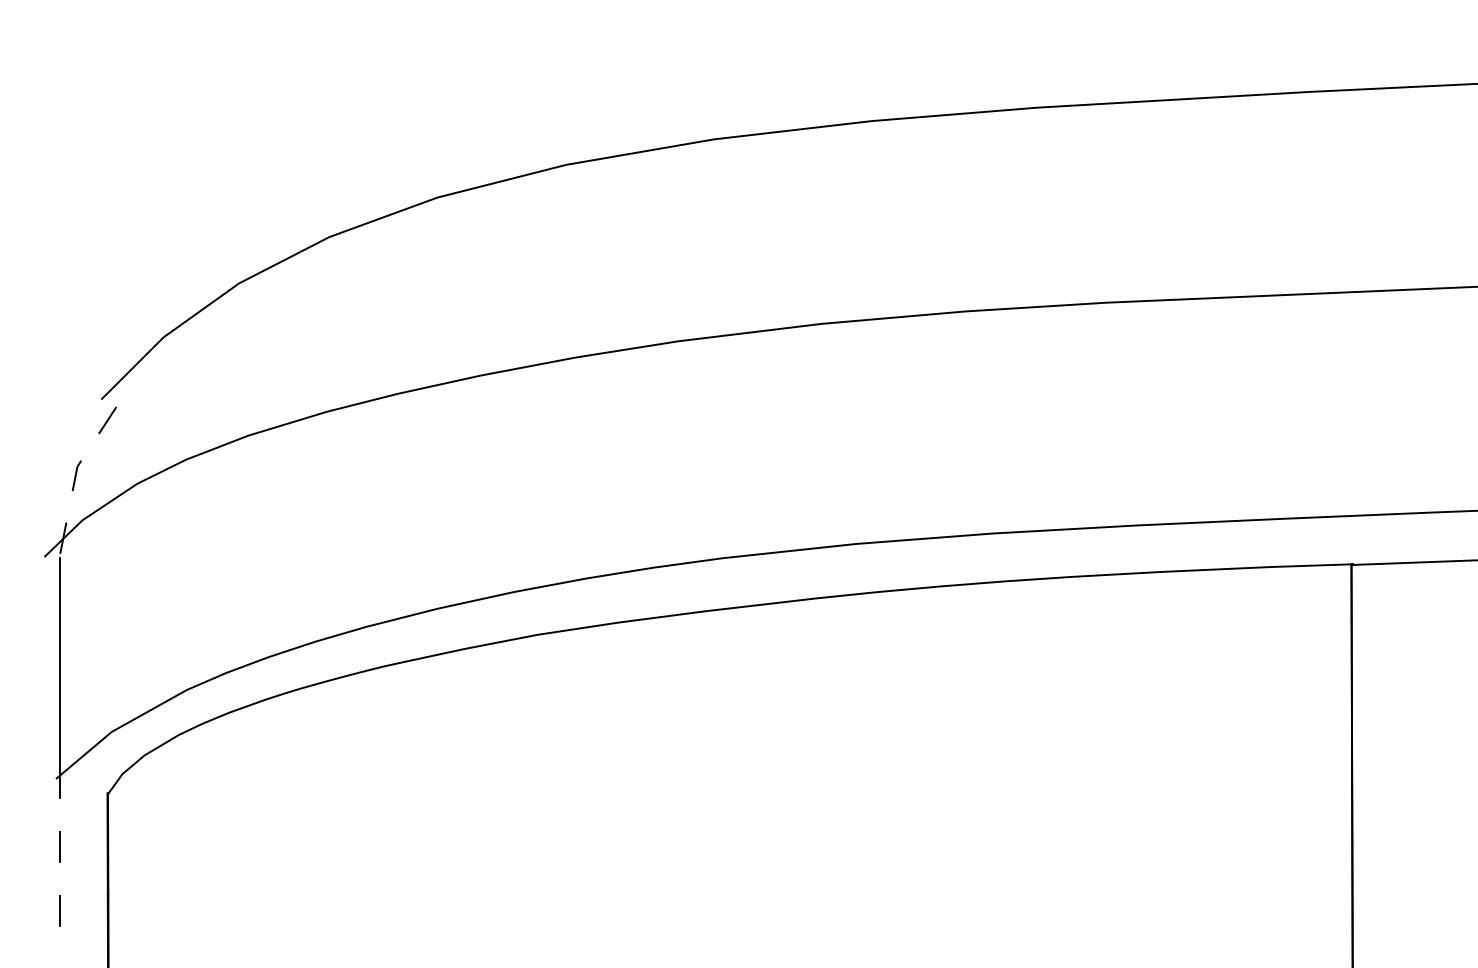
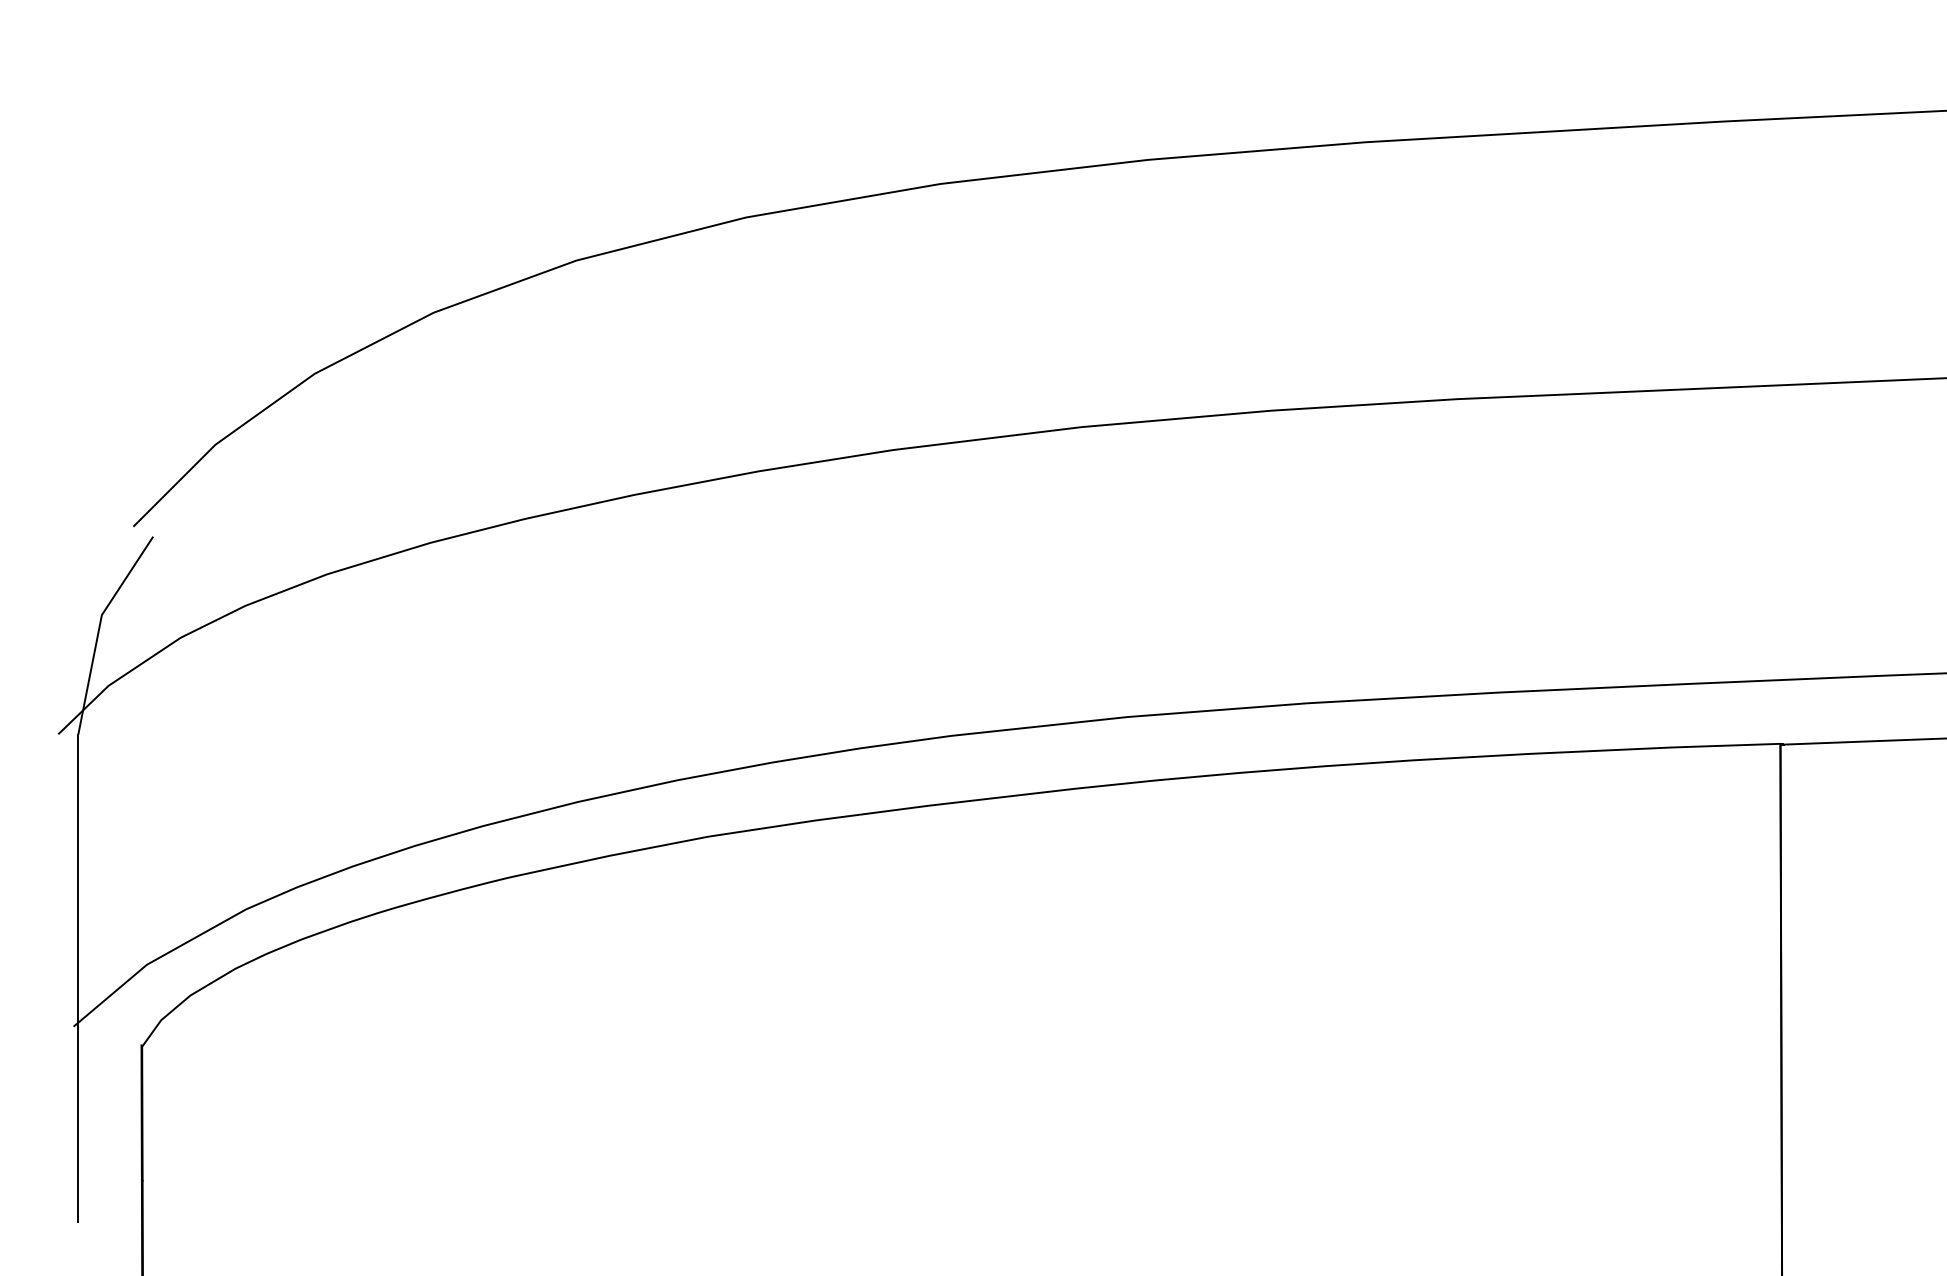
line: (75, 476) -> (99, 628), dashed -> solid
line: (59, 853) -> (78, 1124), dashed -> solid

